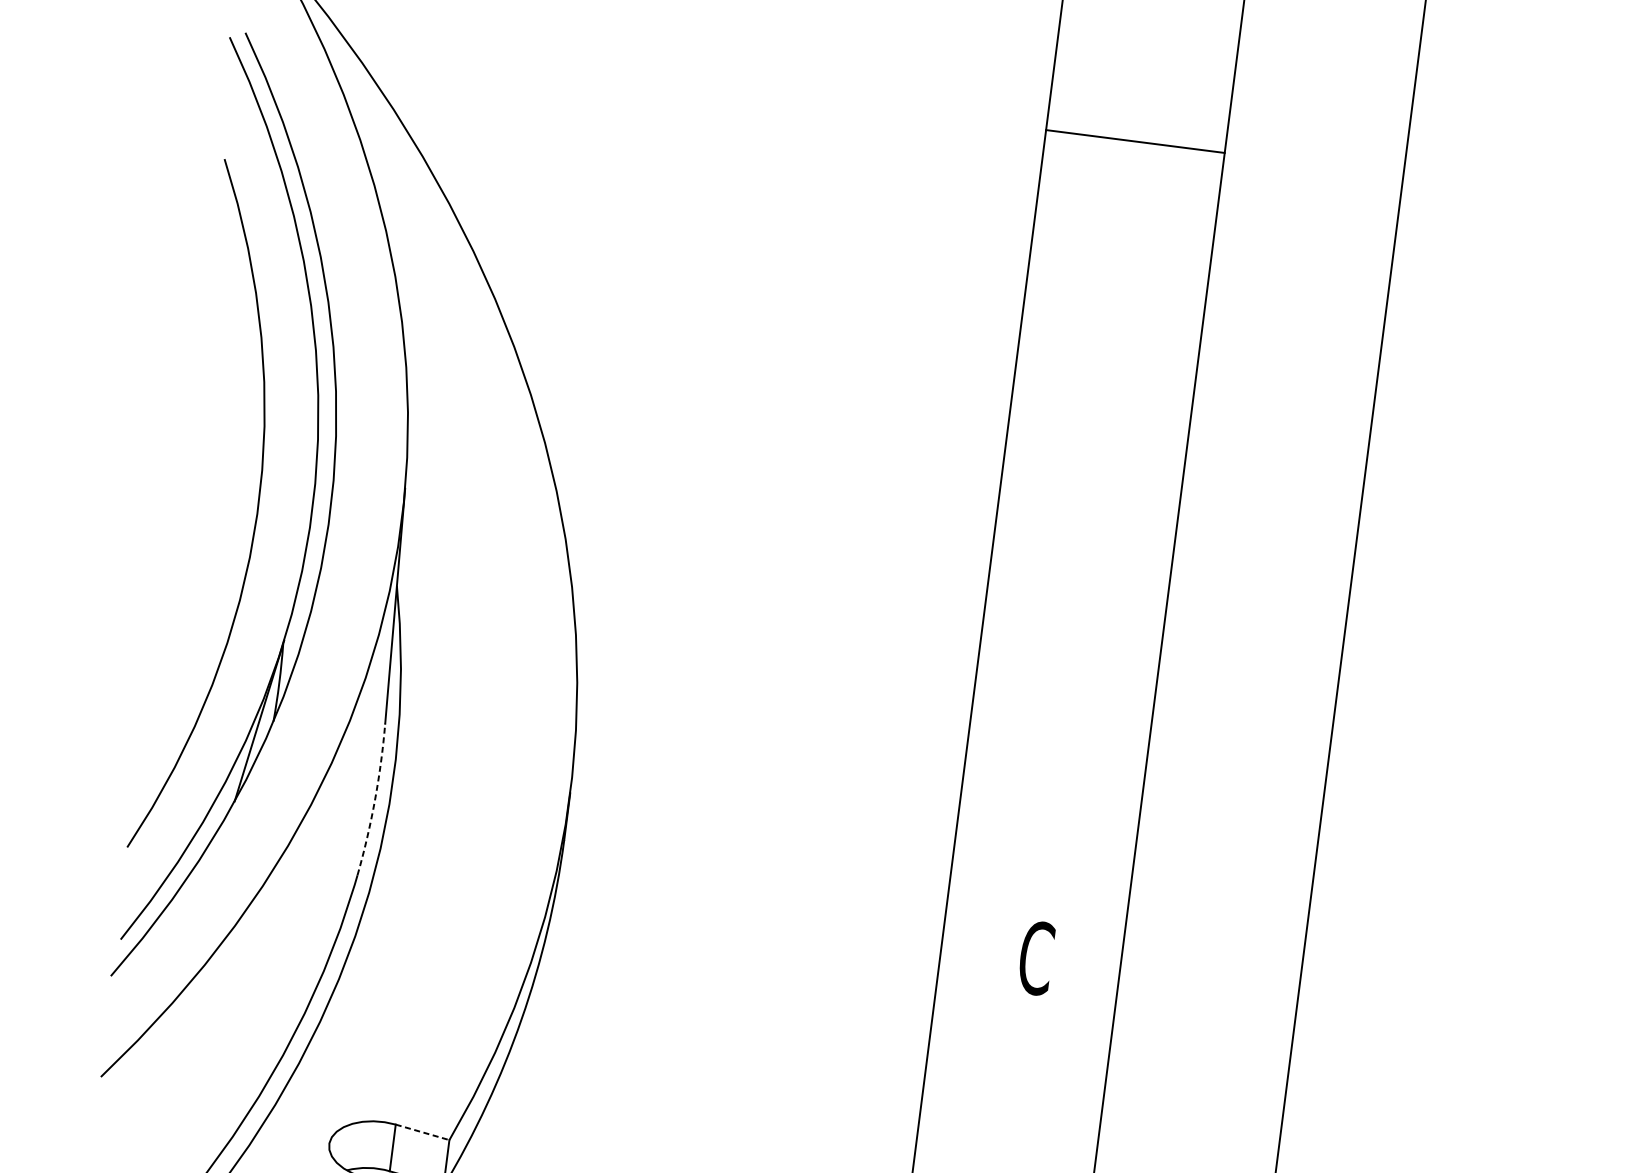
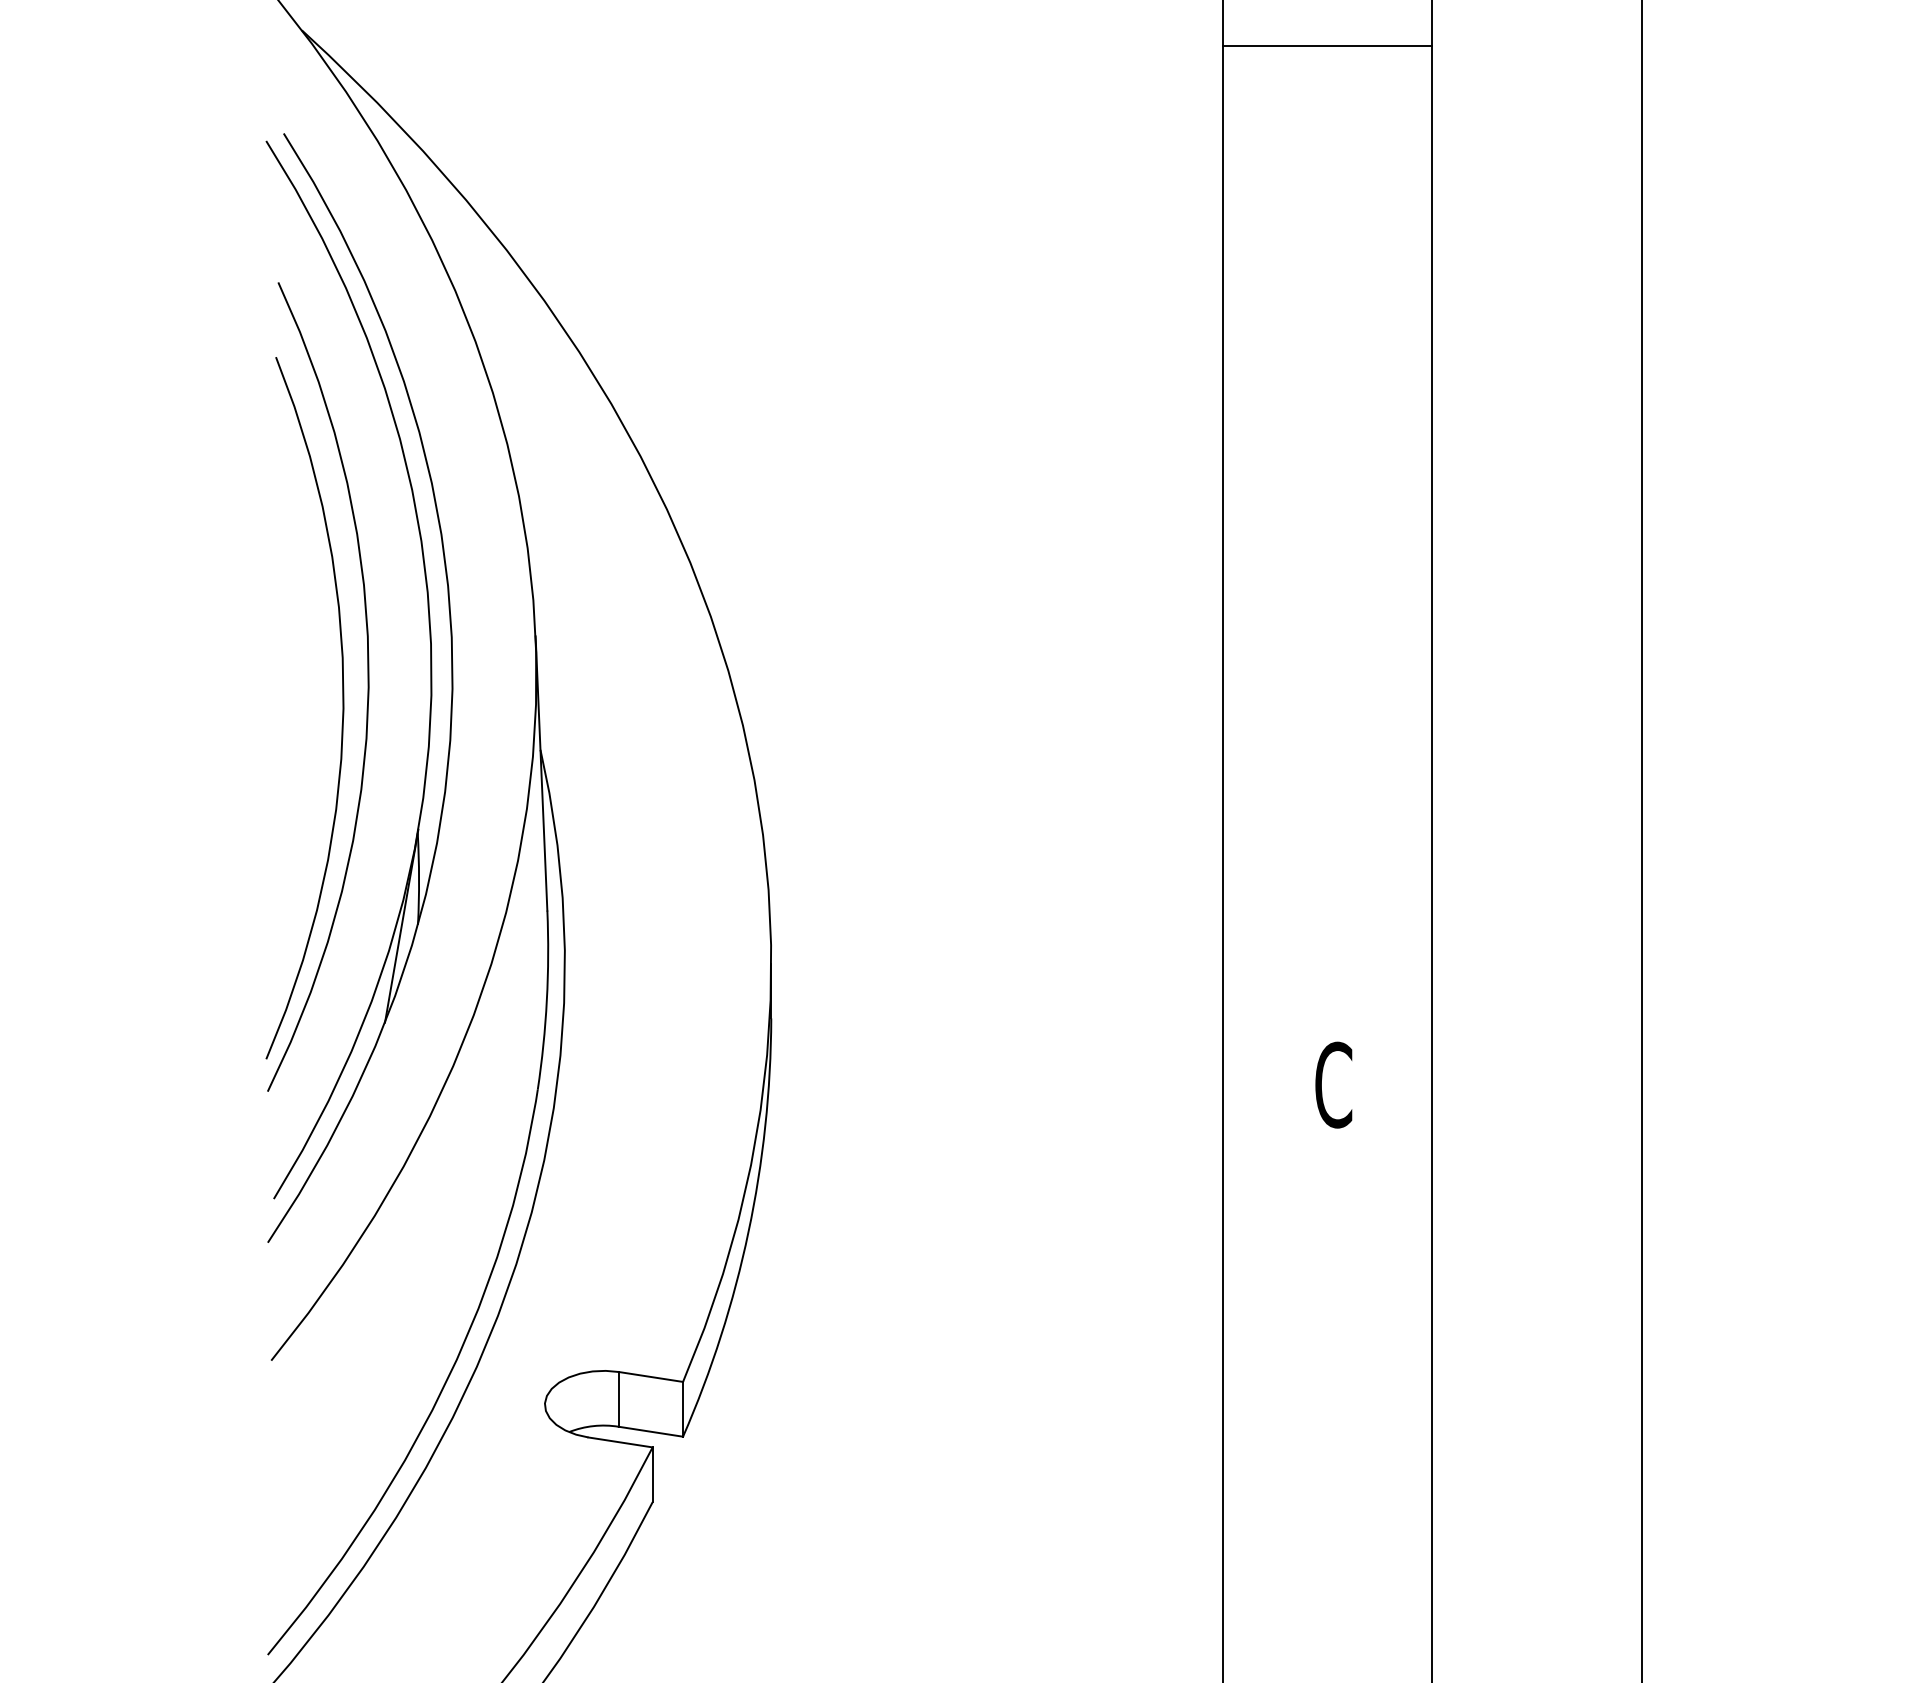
line: (1135, 141) -> (1327, 46), moved
curve: (232, 529) -> (342, 708), added
arc: (374, 800) -> (546, 1000), dashed -> solid
line: (422, 1131) -> (650, 1376), dashed -> solid

